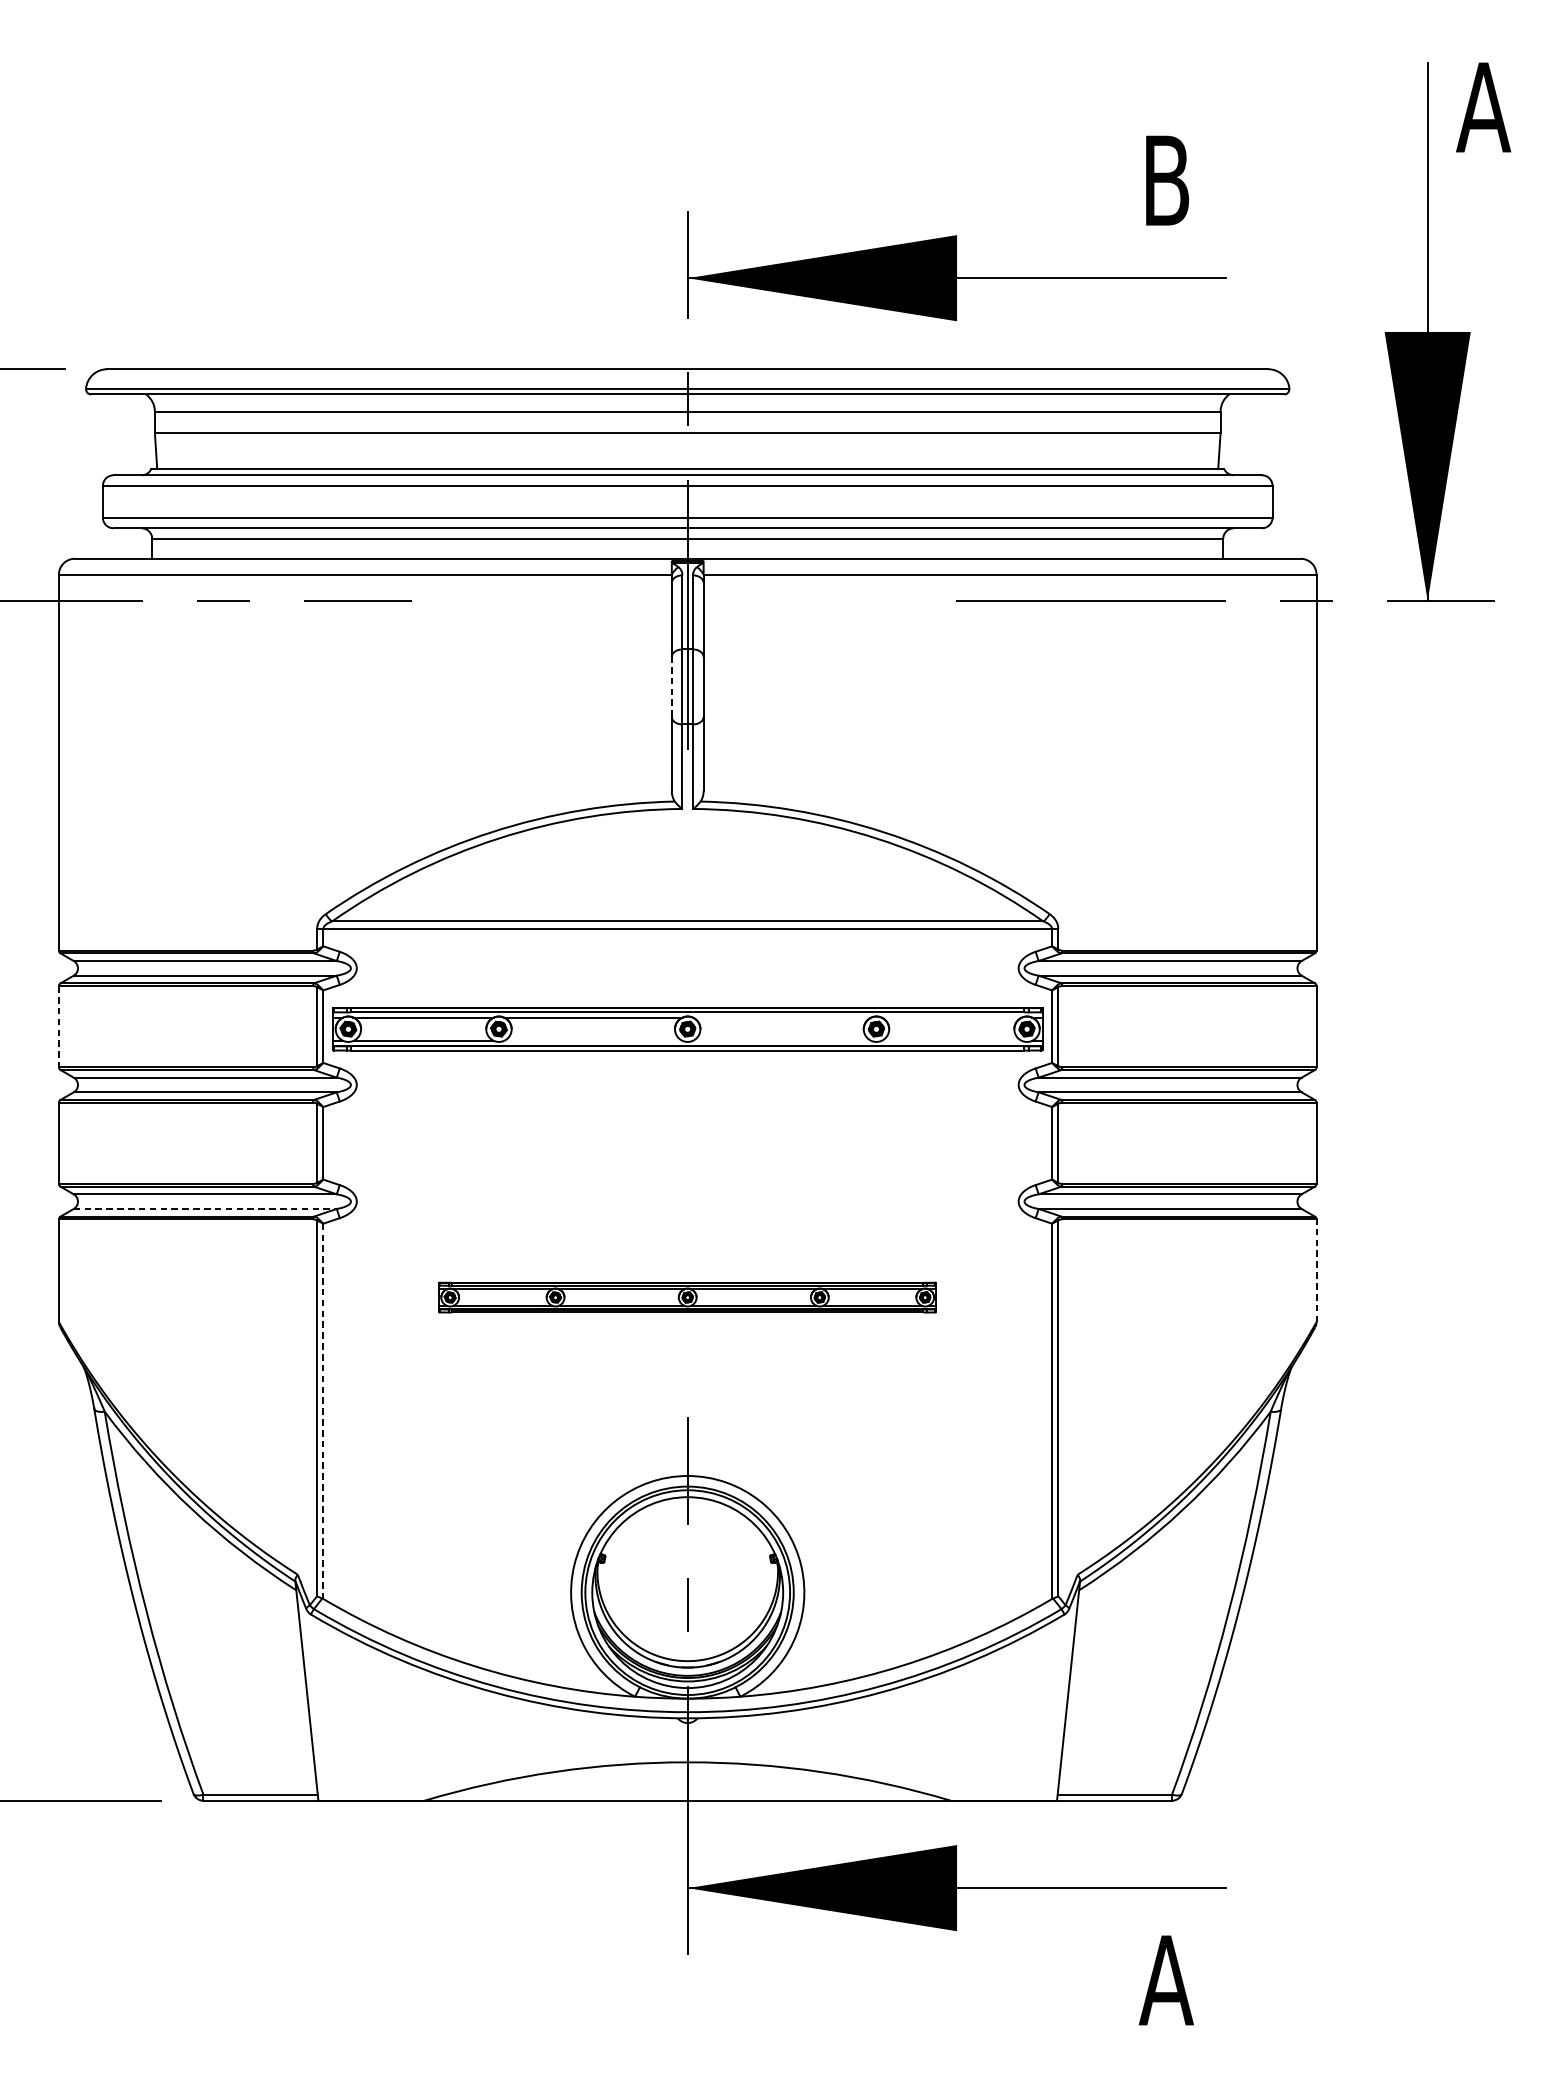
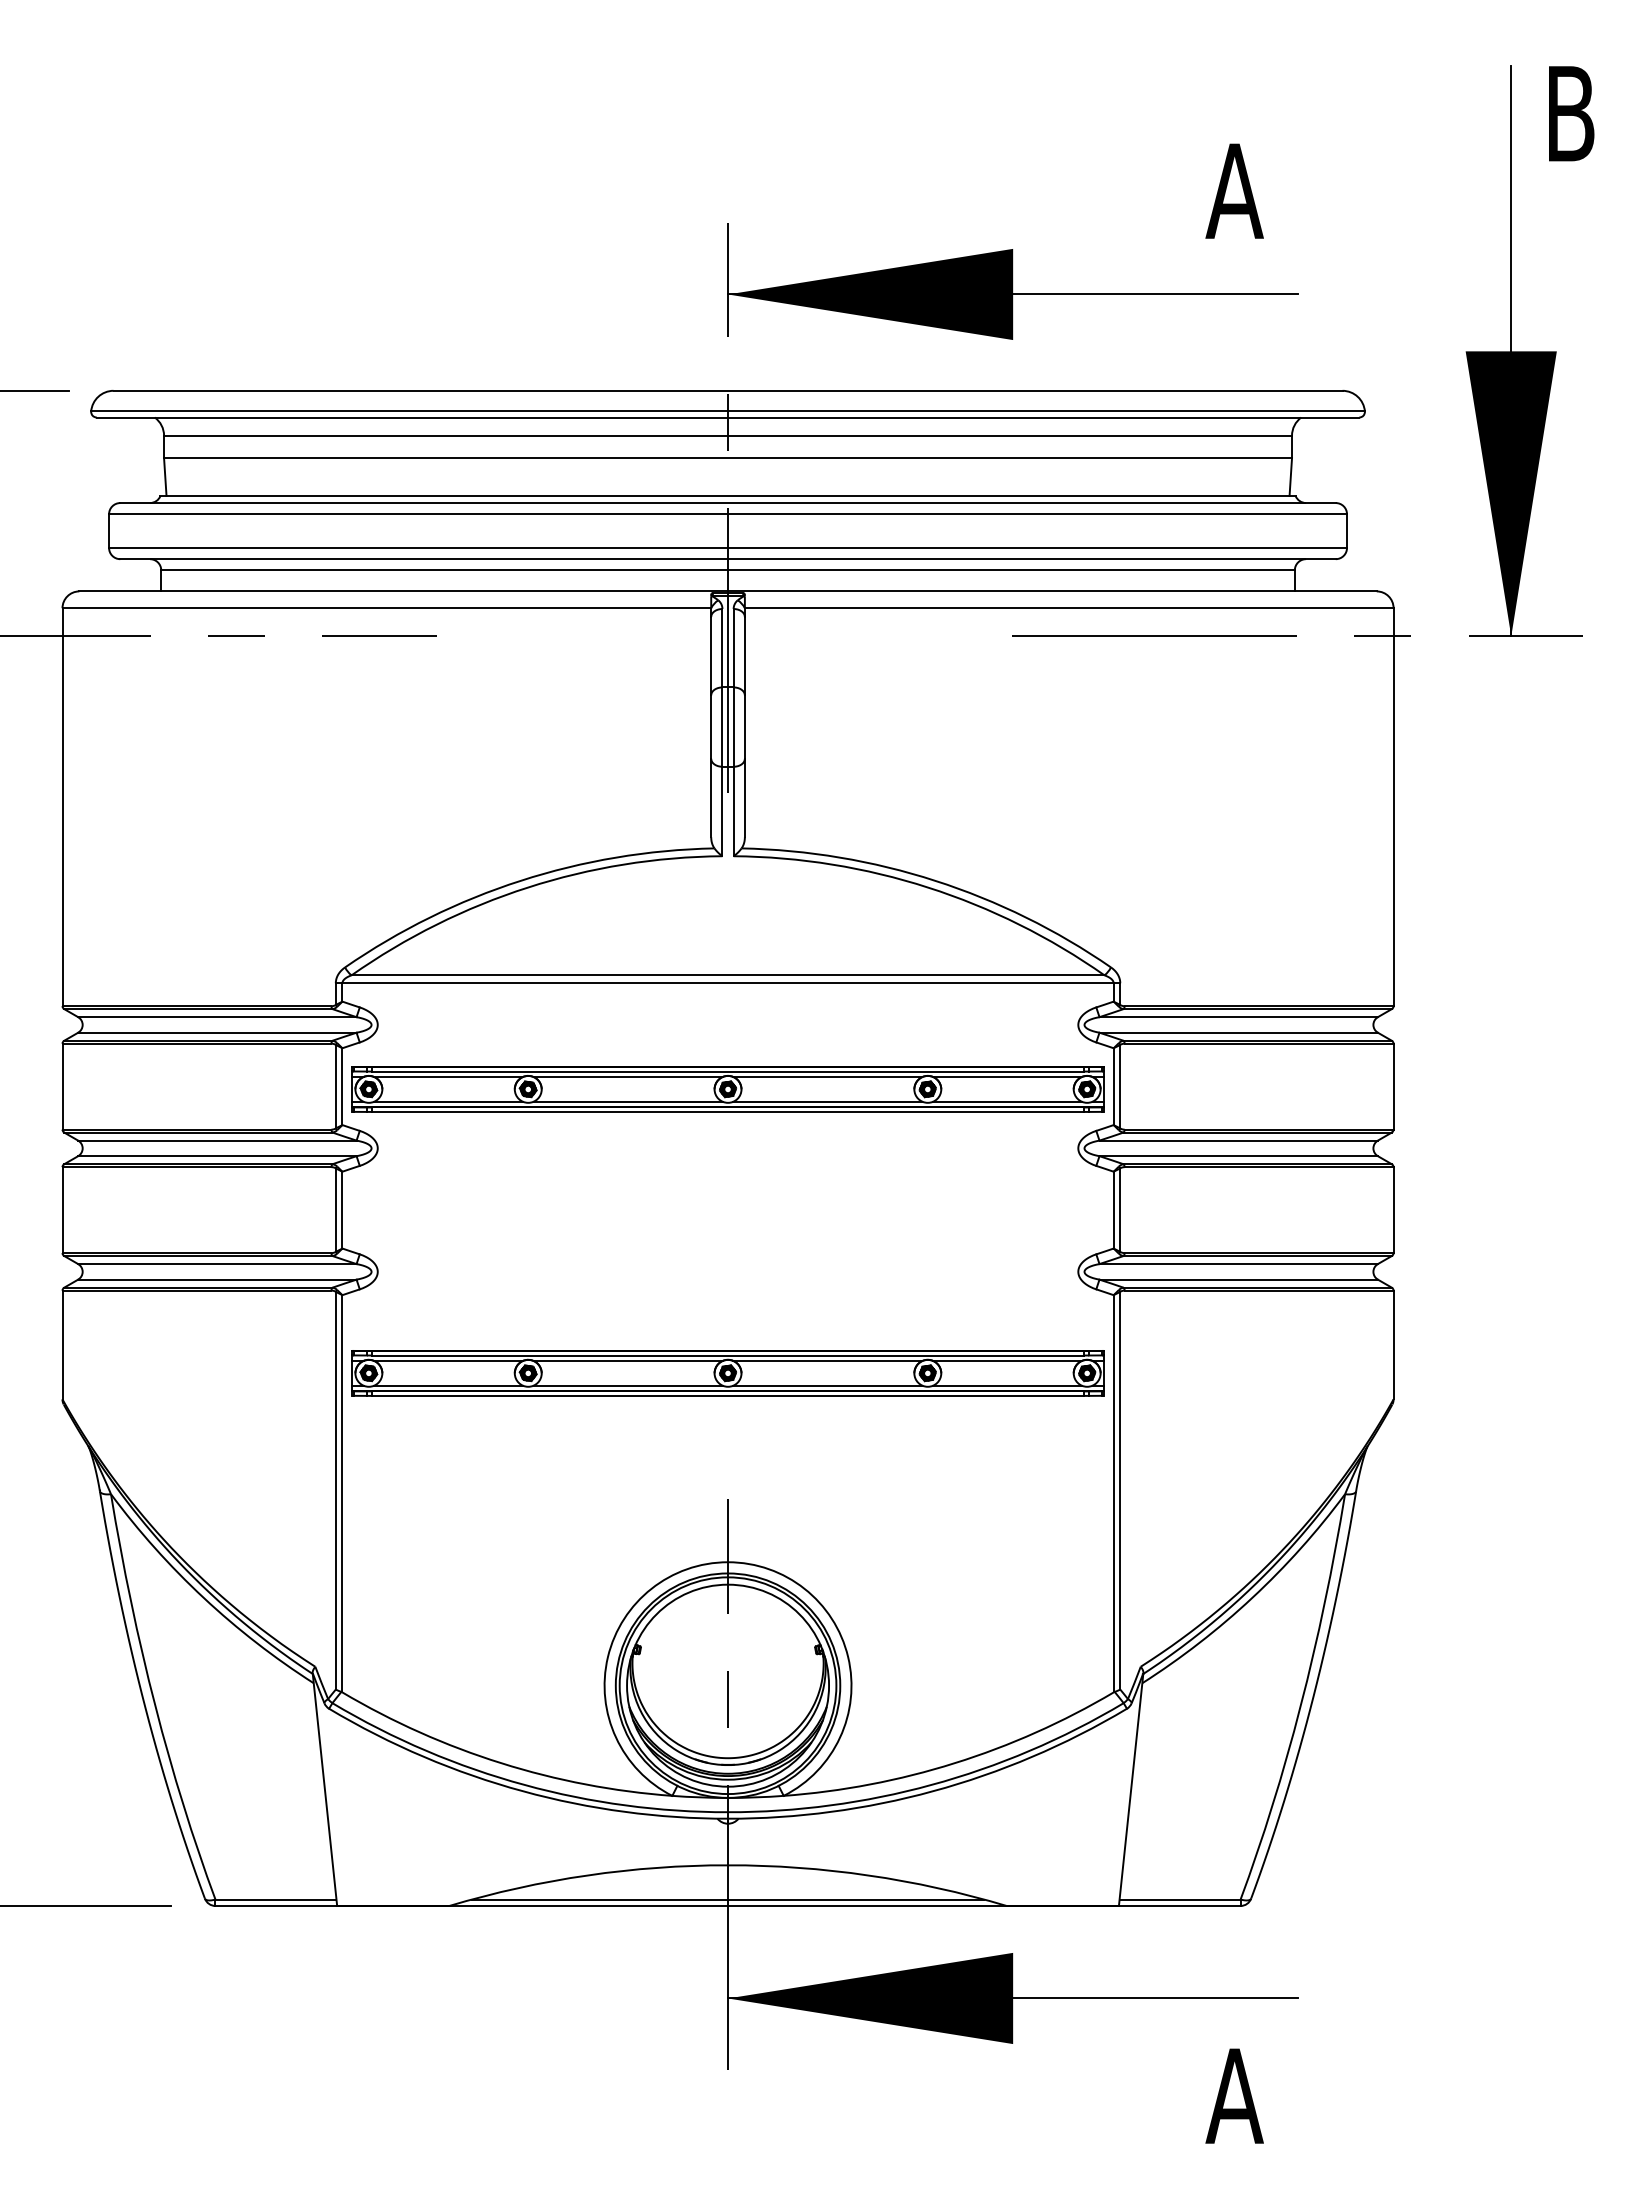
text: (1483, 107) -> (1570, 113), A -> B
text: (1166, 179) -> (1234, 190), B -> A
line: (672, 687) -> (711, 727), dashed -> solid
line: (781, 1018) -> (827, 1077), added
line: (951, 1018) -> (1007, 1077), added
line: (58, 1026) -> (62, 1086), dashed -> solid
line: (592, 1040) -> (627, 1101), added
line: (781, 1040) -> (827, 1101), added
line: (951, 1040) -> (1007, 1101), added
line: (205, 1208) -> (217, 1279), dashed -> solid
line: (1316, 1270) -> (1393, 1344), dashed -> solid
part: (687, 1297) -> (727, 1373), size x1.43
line: (323, 1411) -> (342, 1493), dashed -> solid
line: (687, 1794) -> (727, 1899), added

